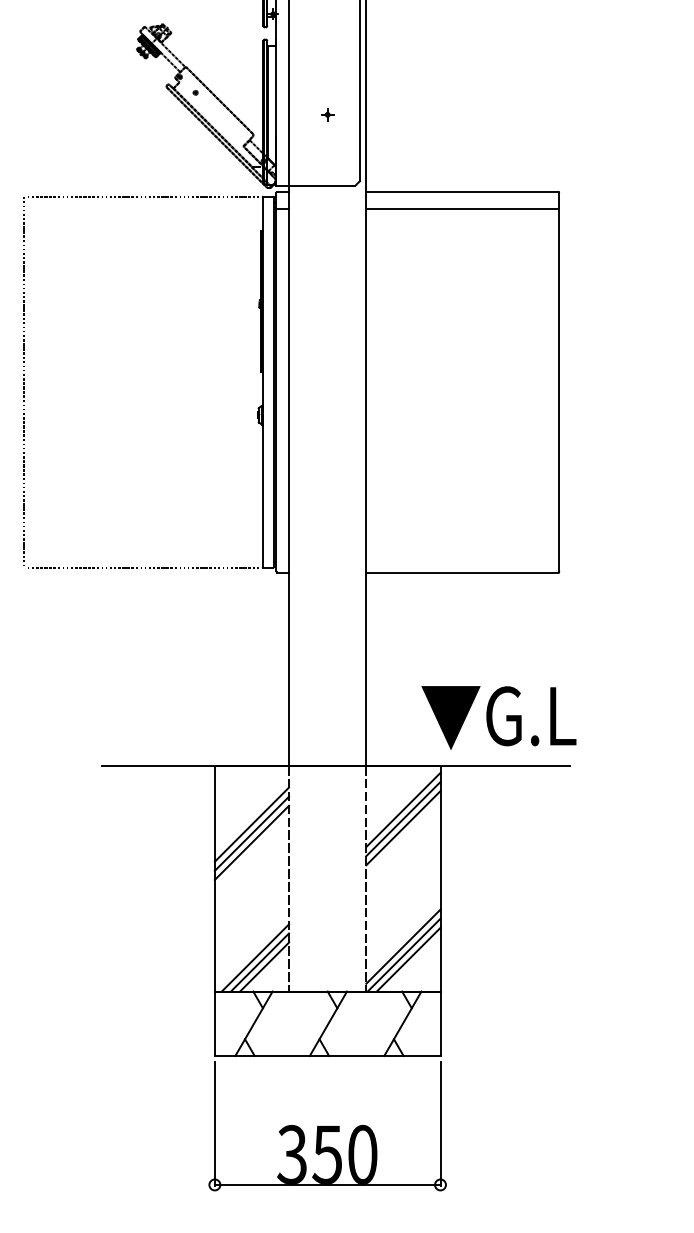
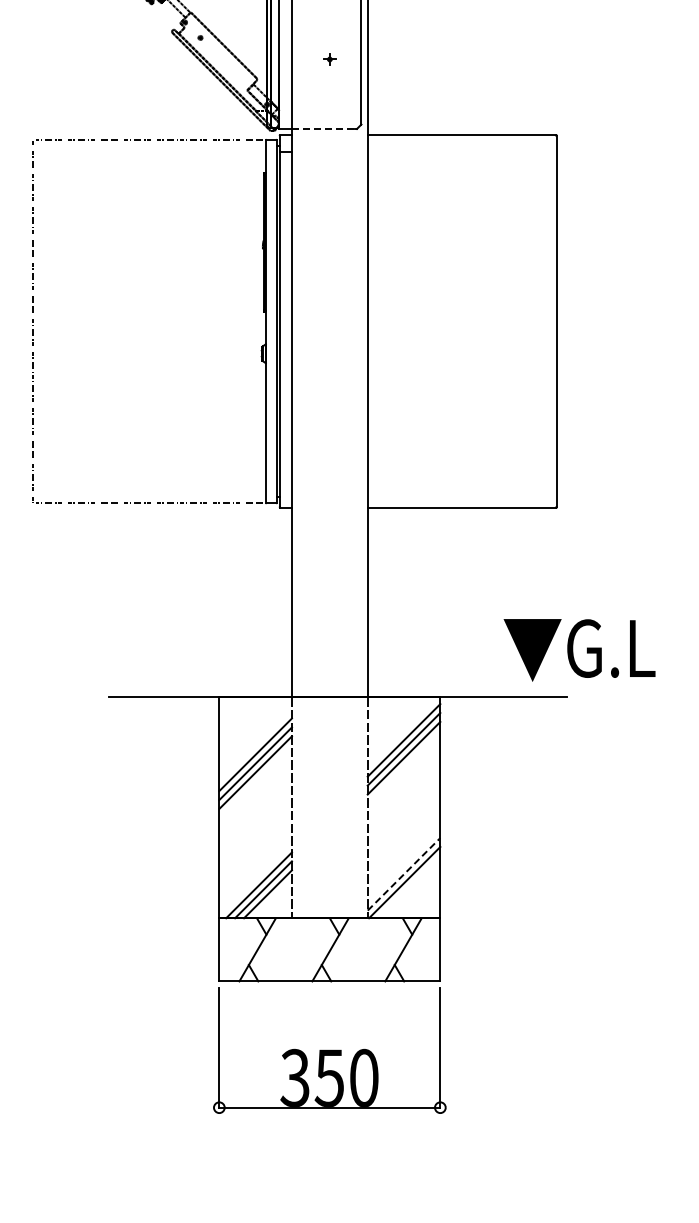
line: (321, 185) -> (323, 128), solid -> dashed
line: (462, 208) -> (461, 151), removed
text: (498, 718) -> (579, 650), moved
line: (403, 945) -> (404, 873), solid -> dashed
line: (407, 959) -> (408, 886), removed

